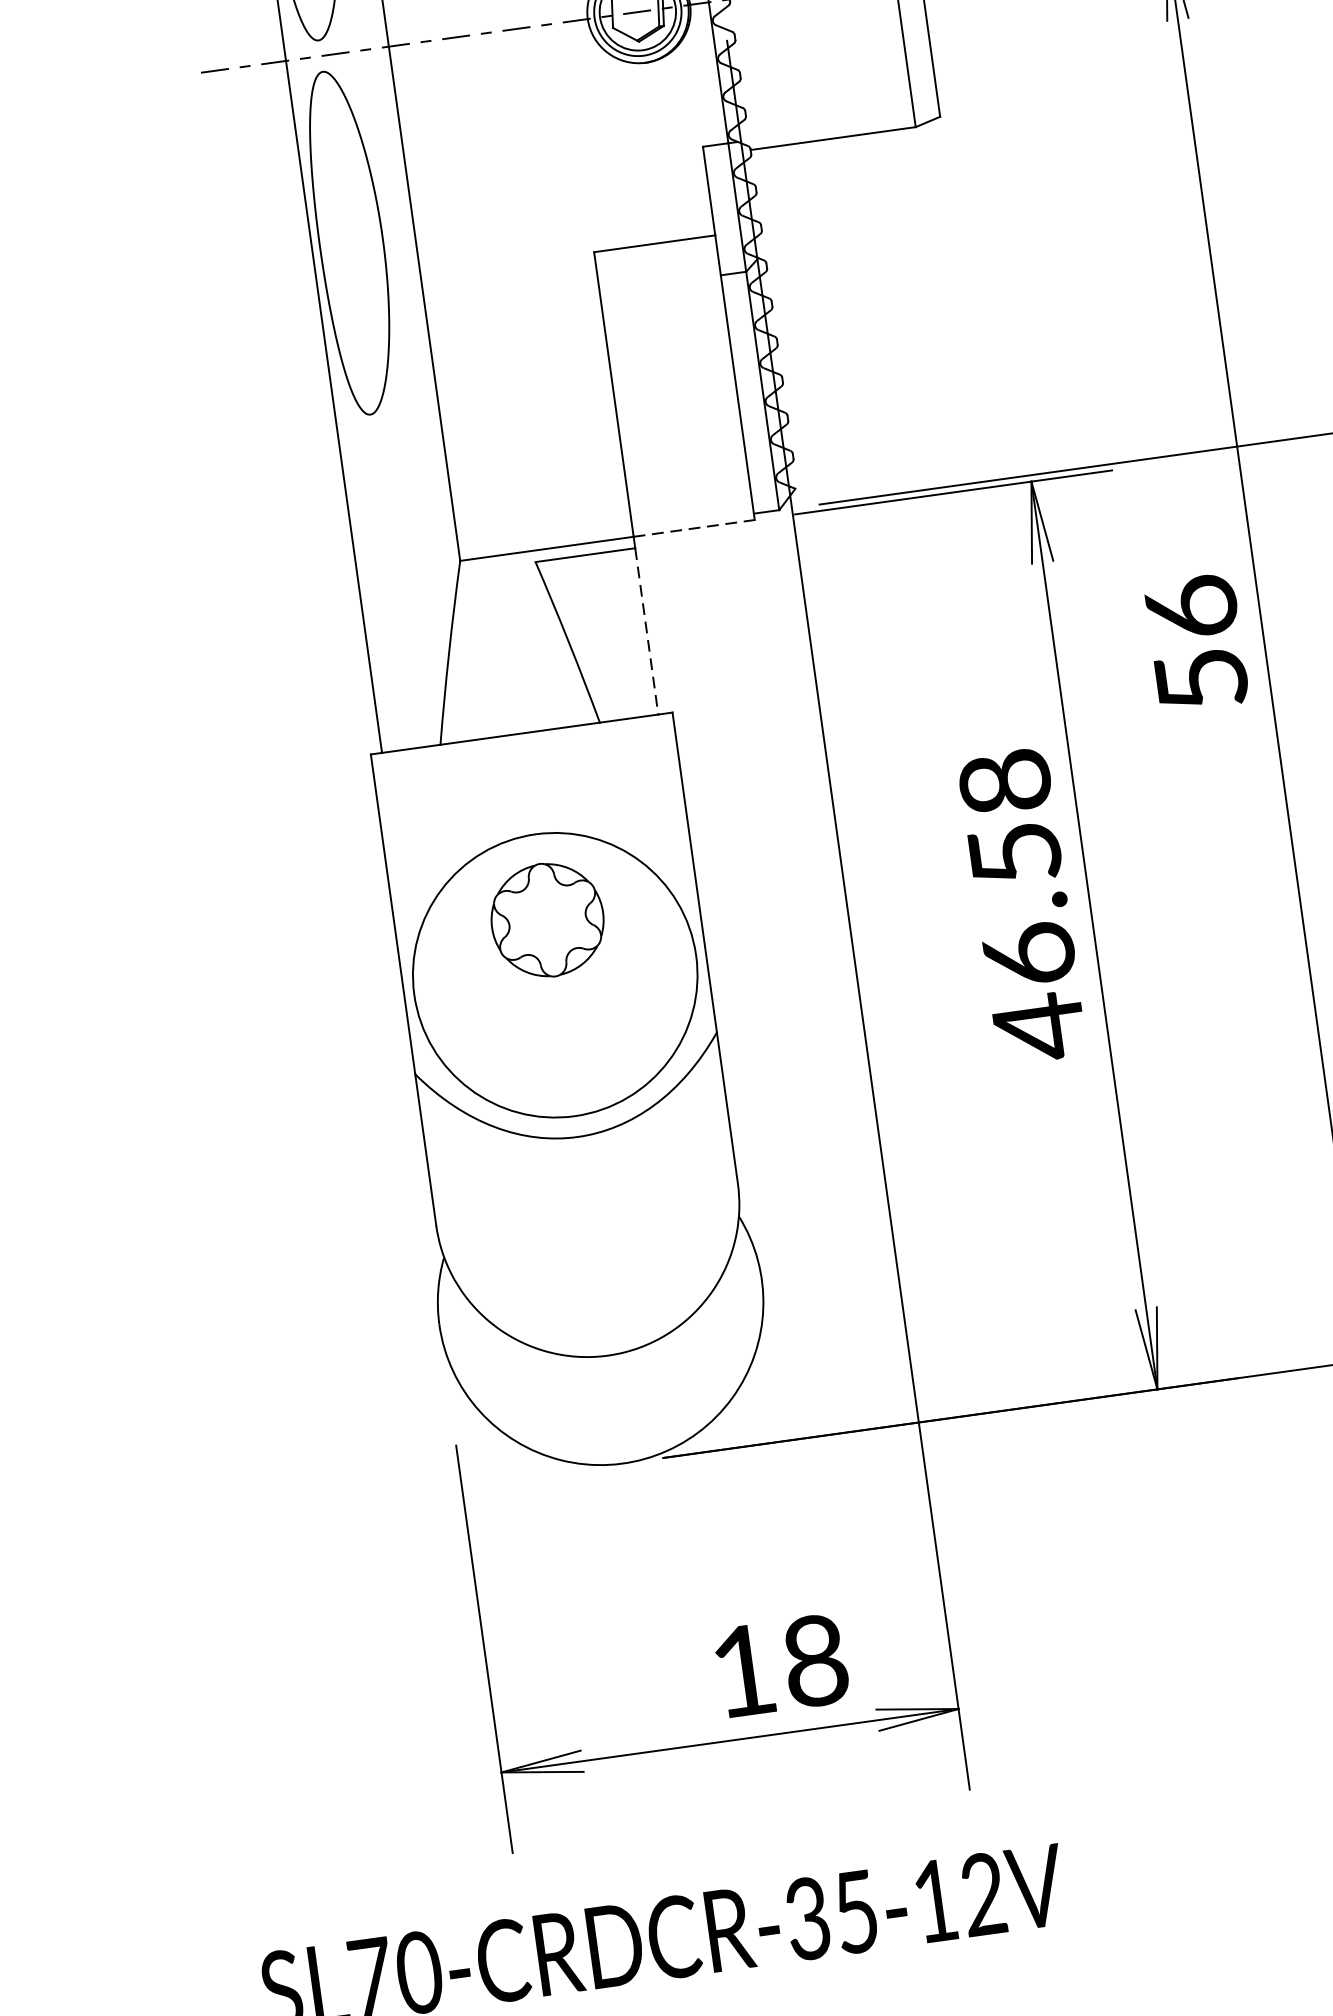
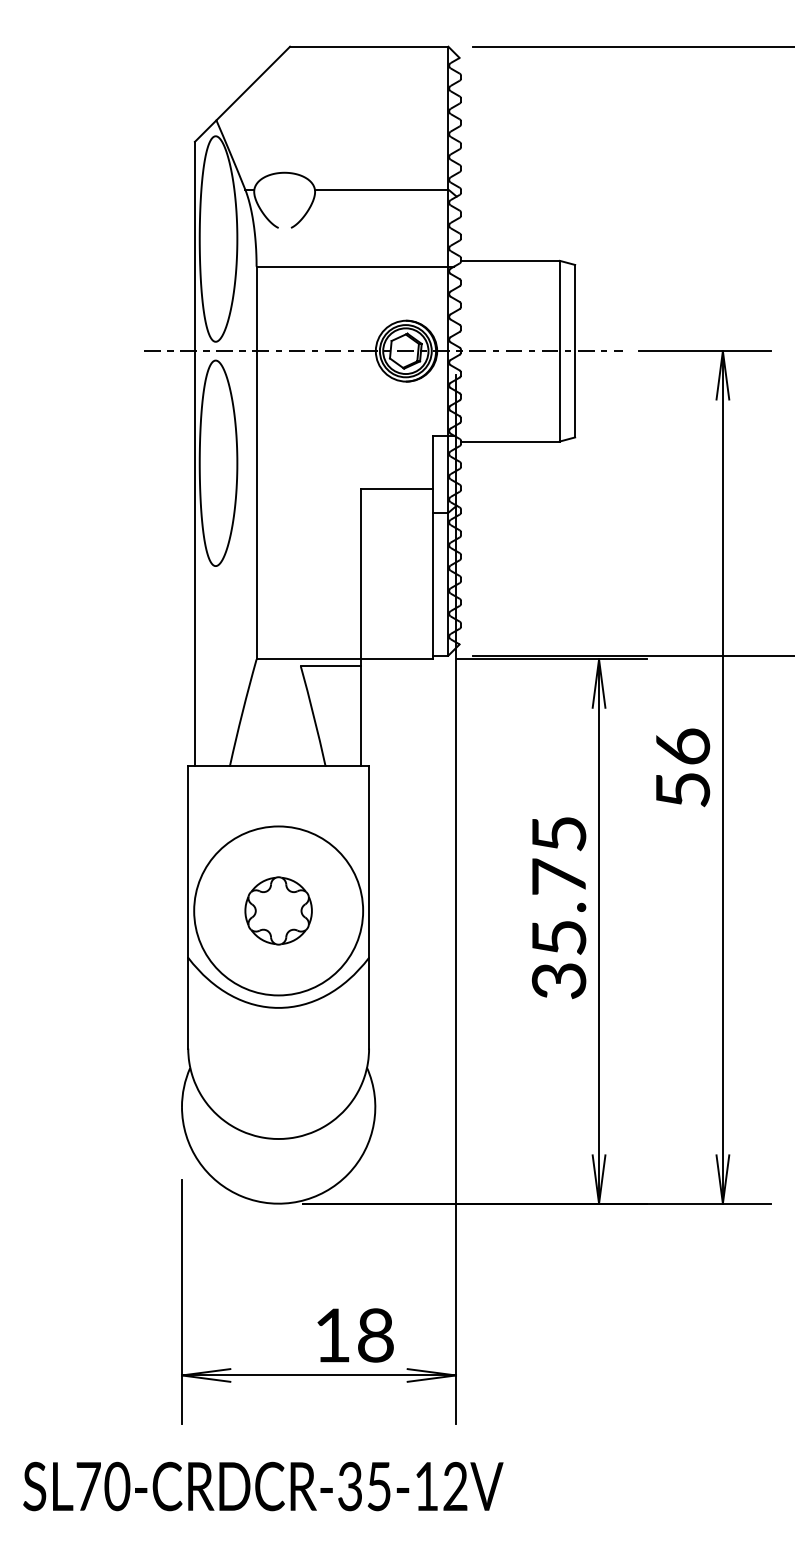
line: (695, 528) -> (397, 659), dashed -> solid
line: (646, 631) -> (360, 716), dashed -> solid
text: (1021, 906) -> (558, 908), 46.58 -> 35.75
part: (547, 919) -> (278, 910), moved

